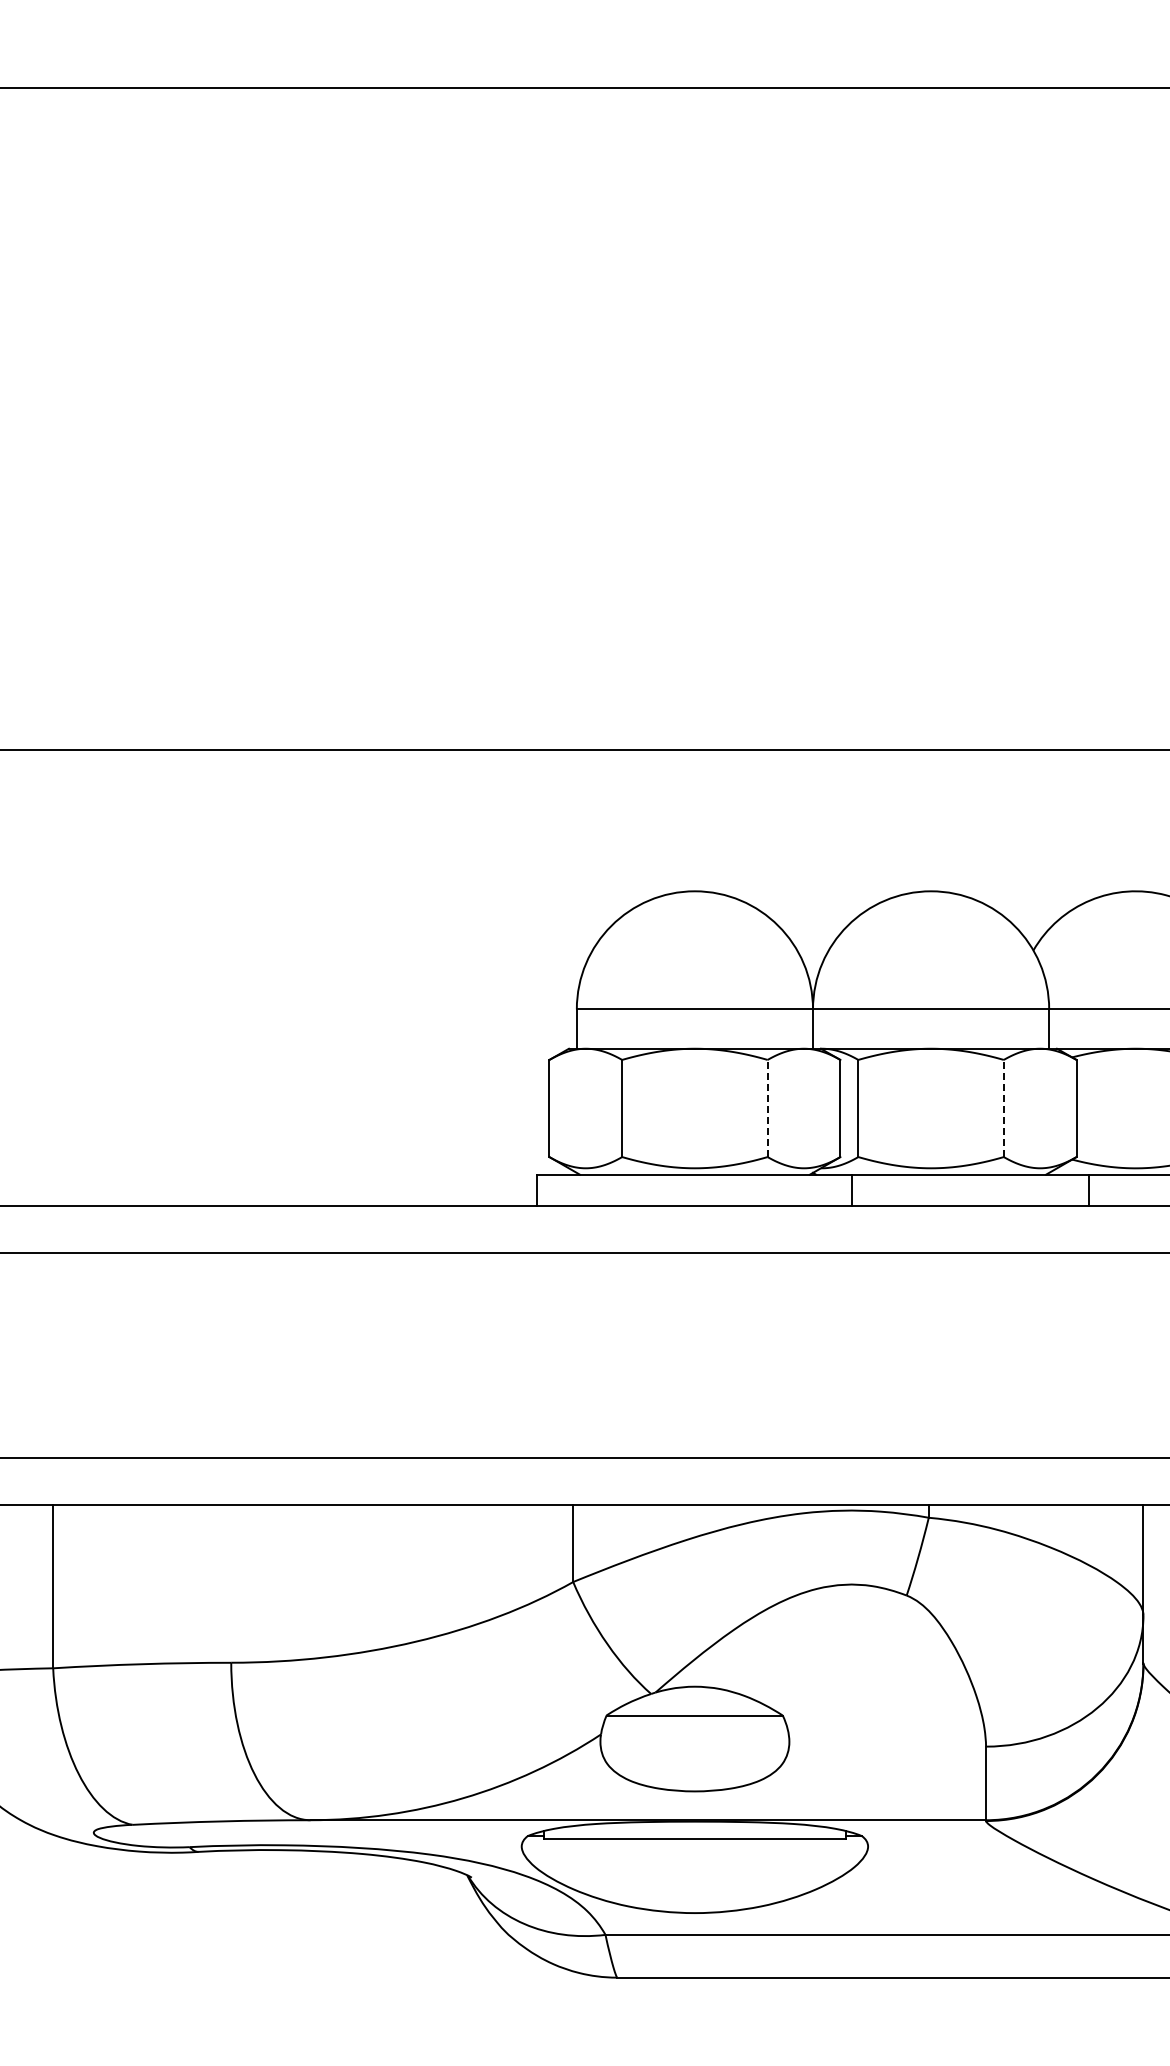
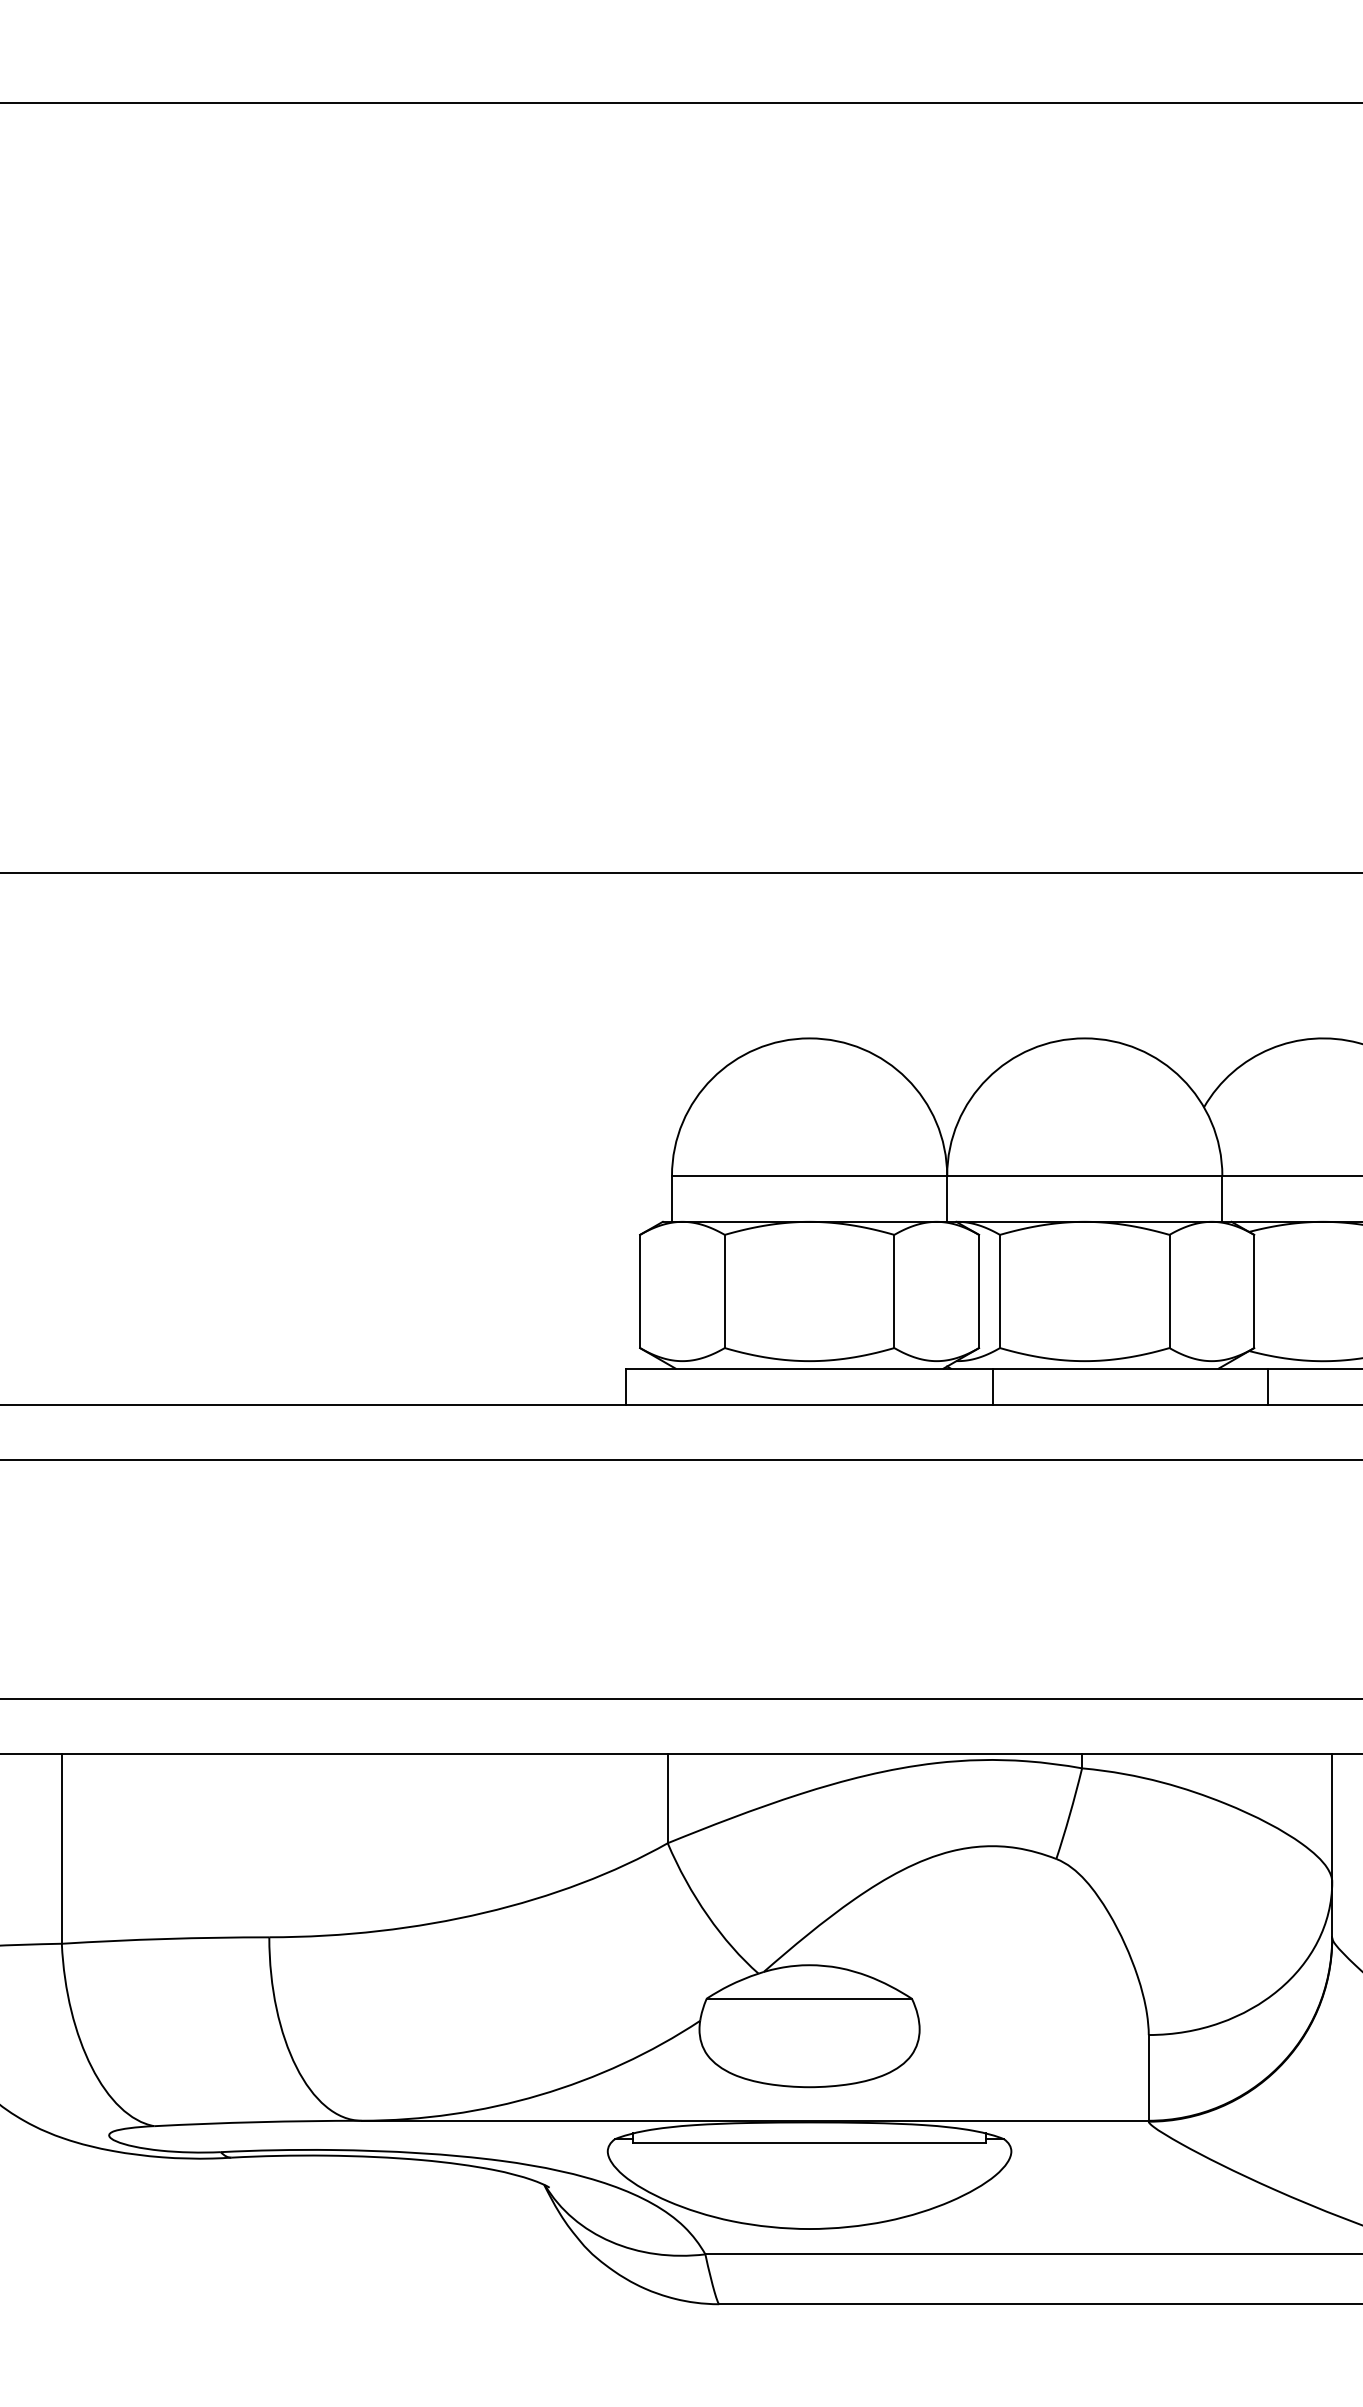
line: (767, 1108) -> (894, 1291), dashed -> solid
line: (1003, 1108) -> (1169, 1291), dashed -> solid

